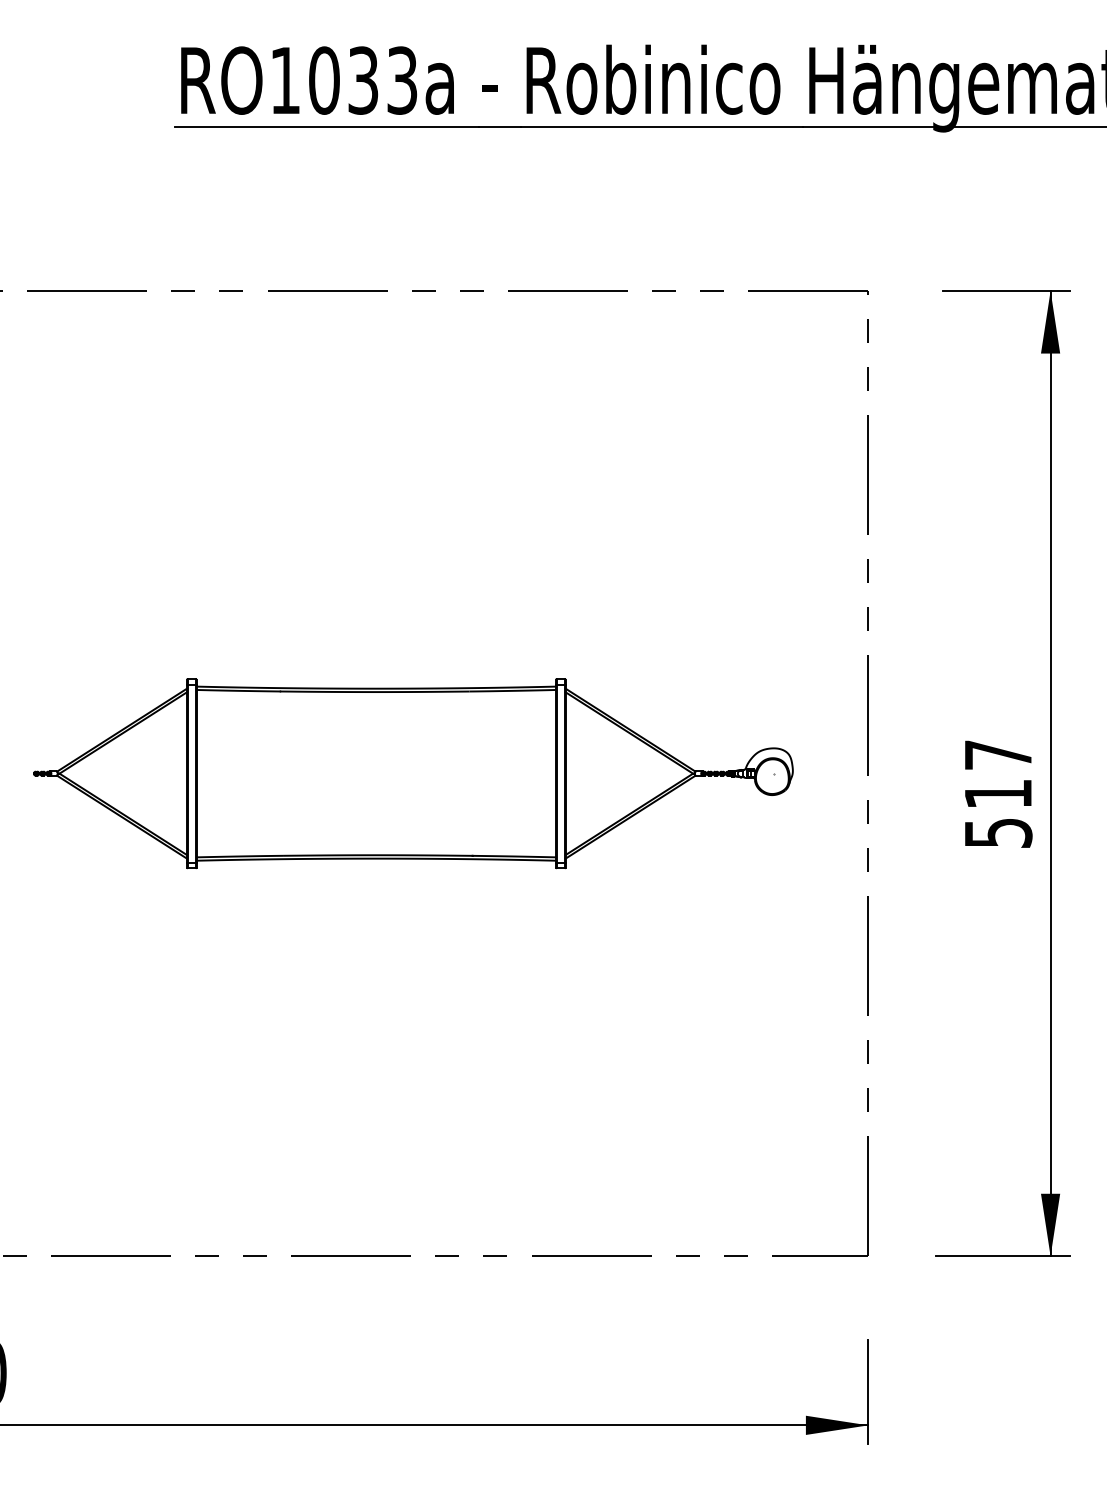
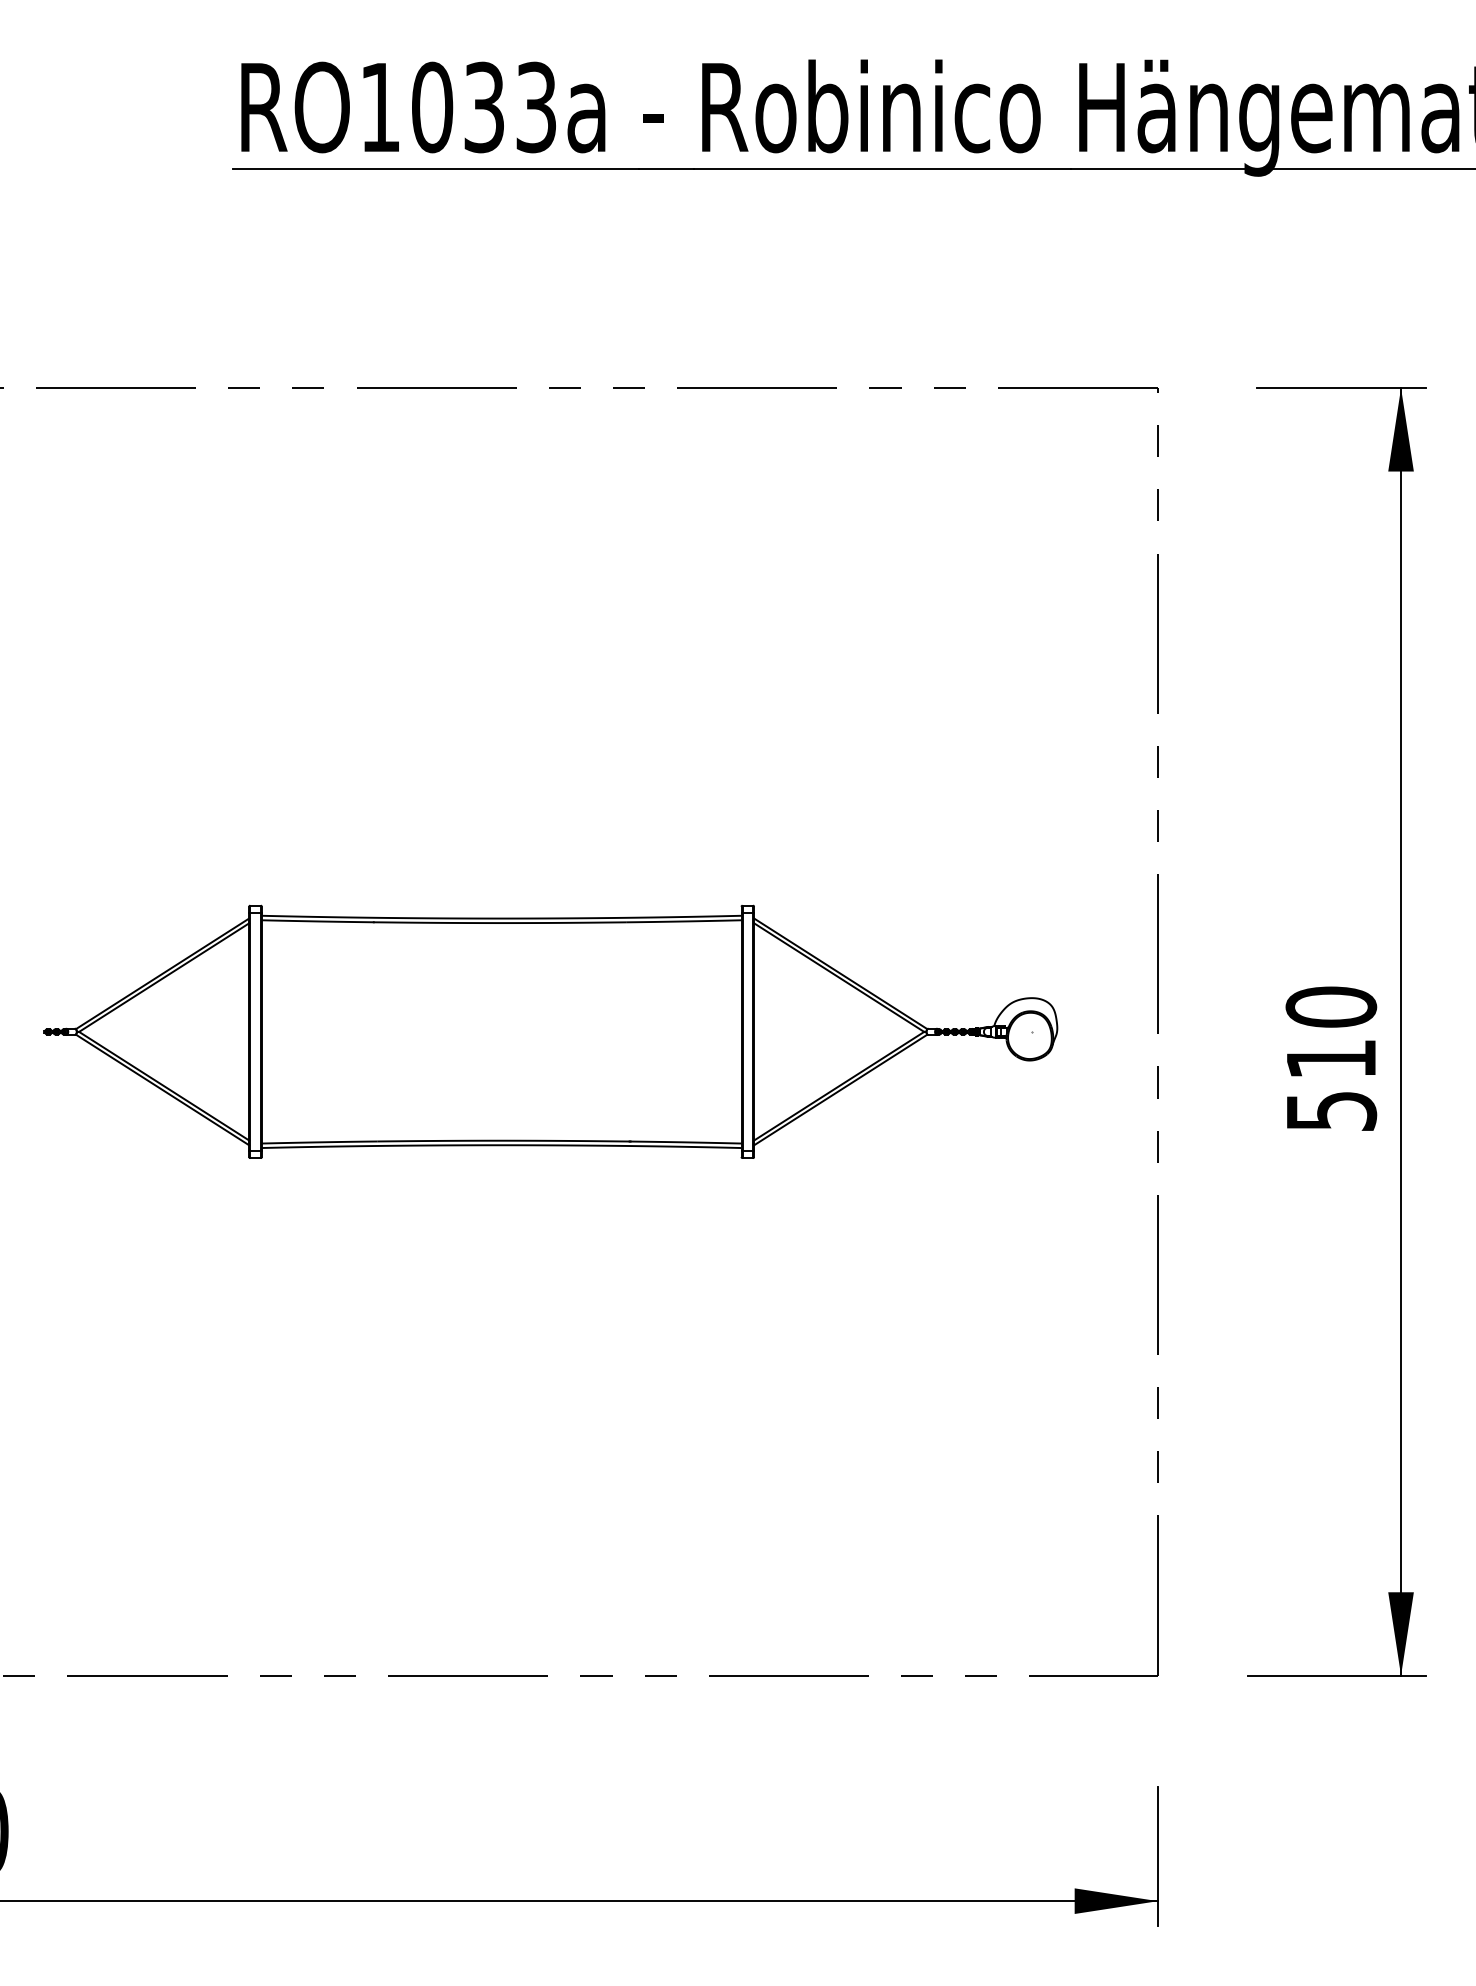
text: (998, 754) -> (1331, 1006), 517 -> 510

